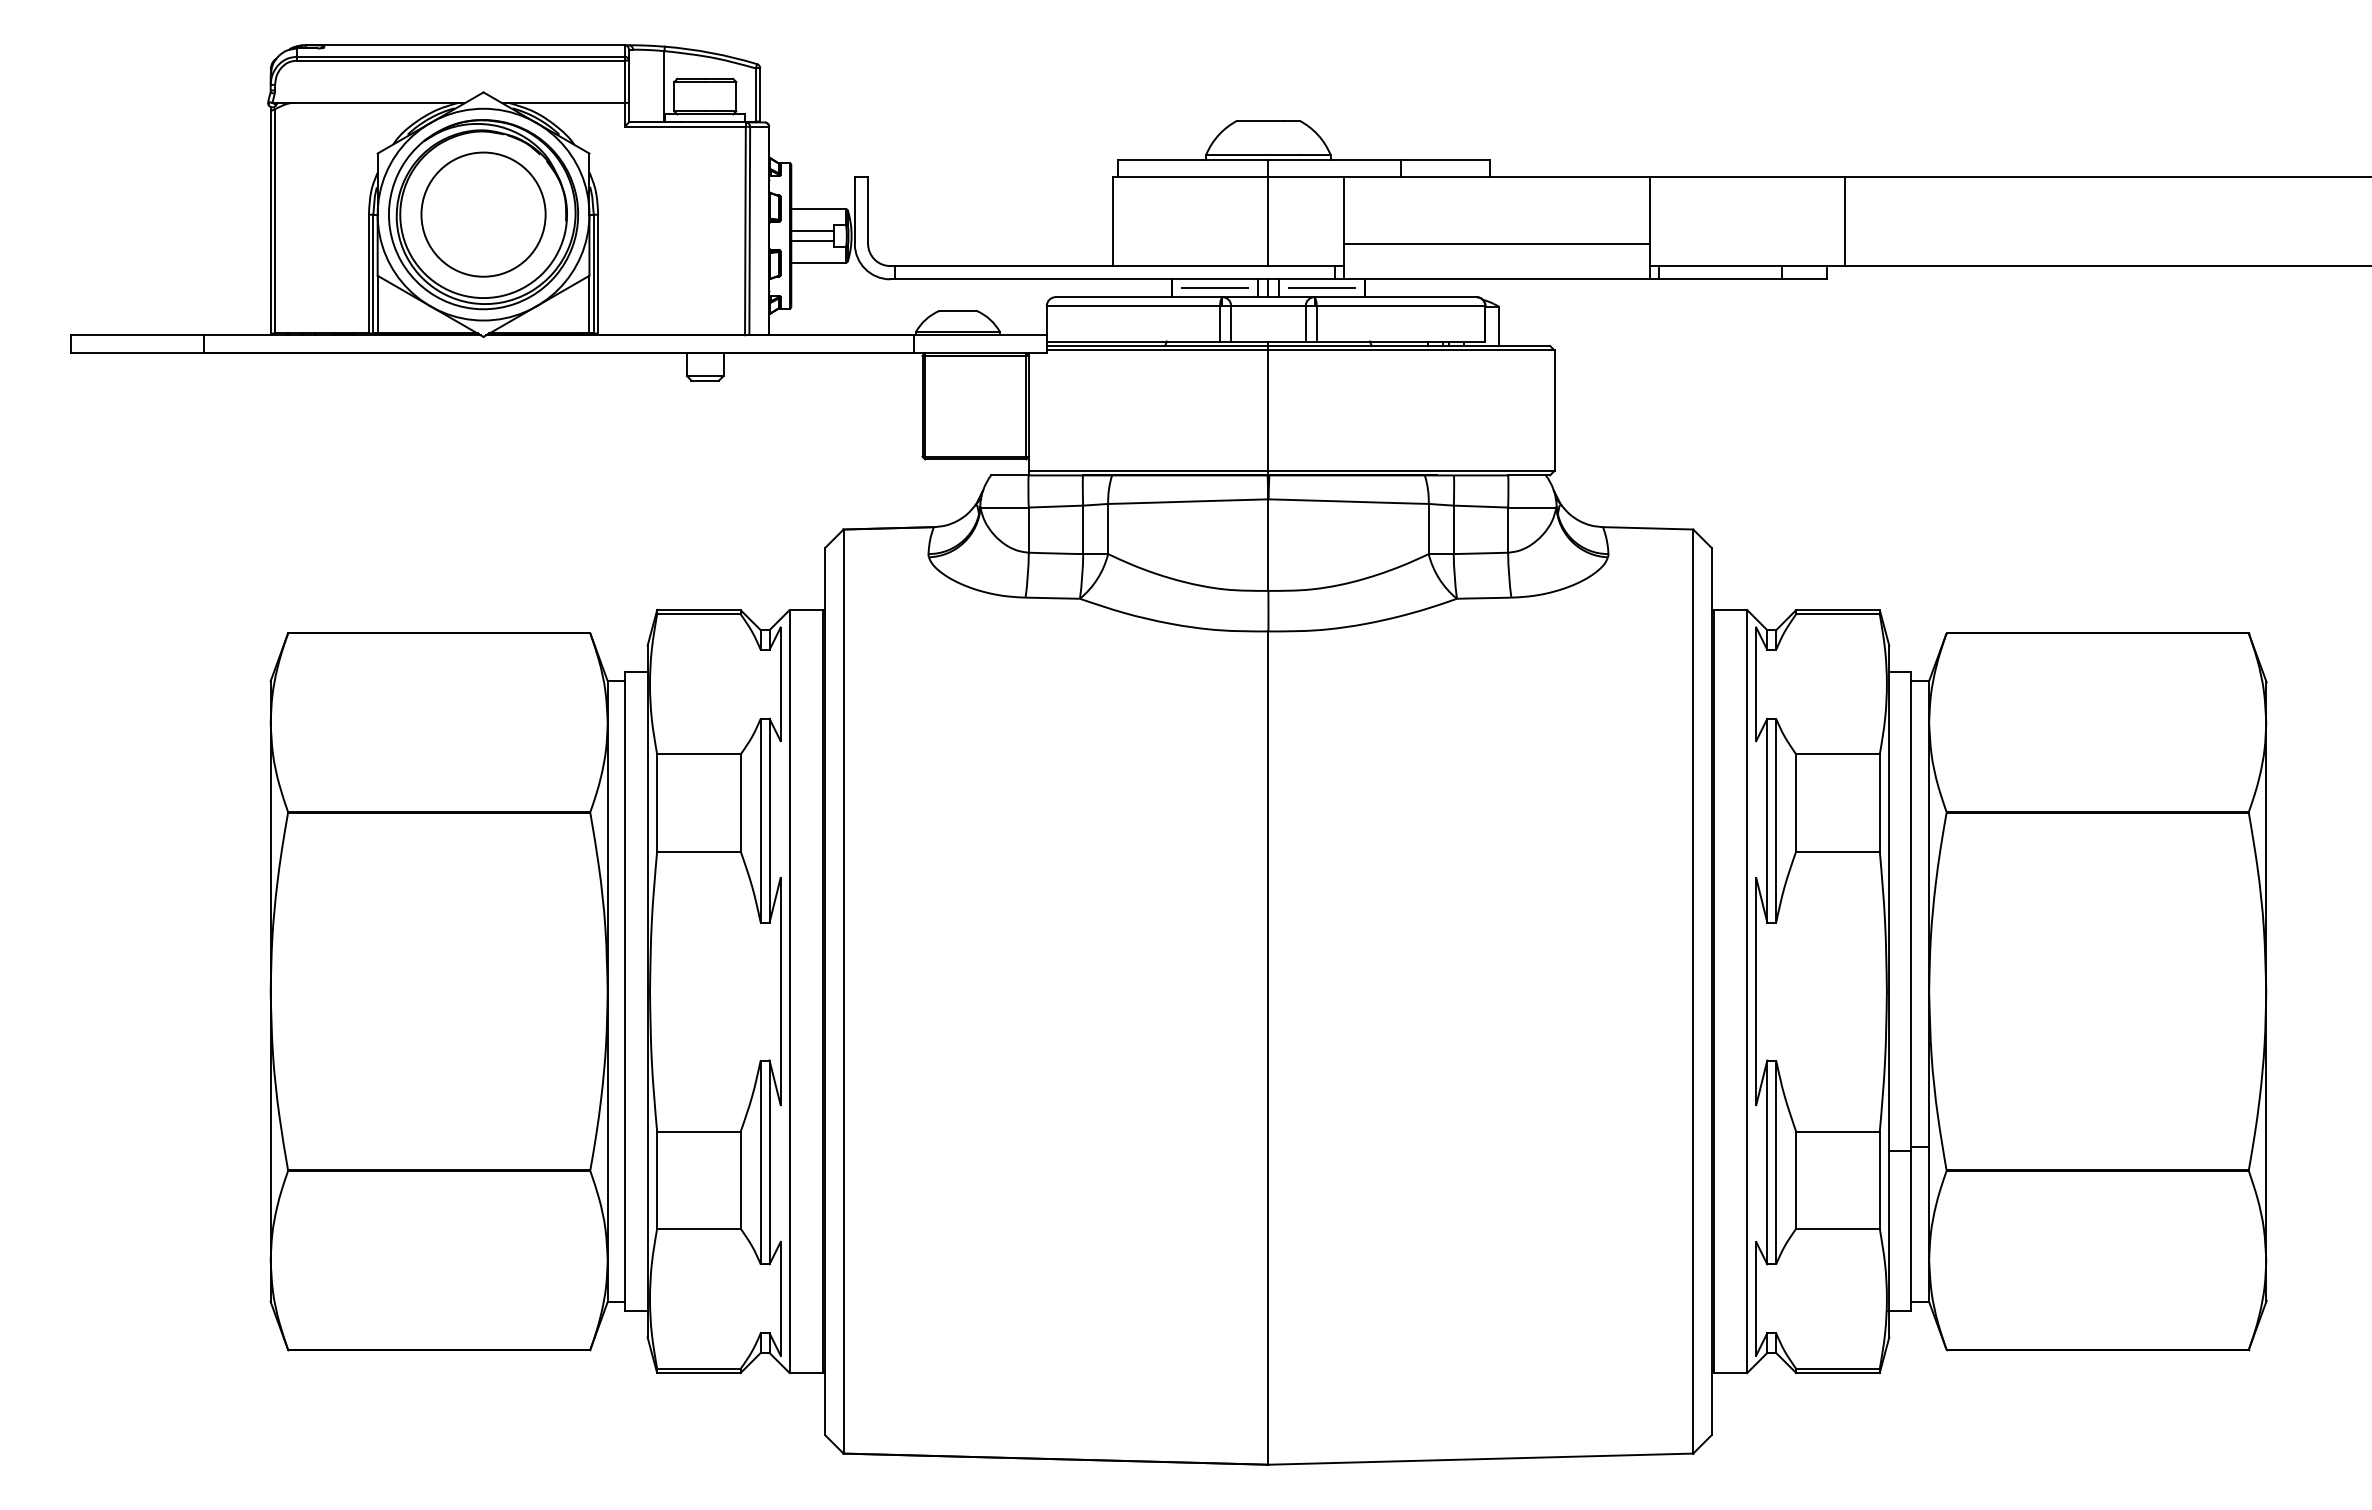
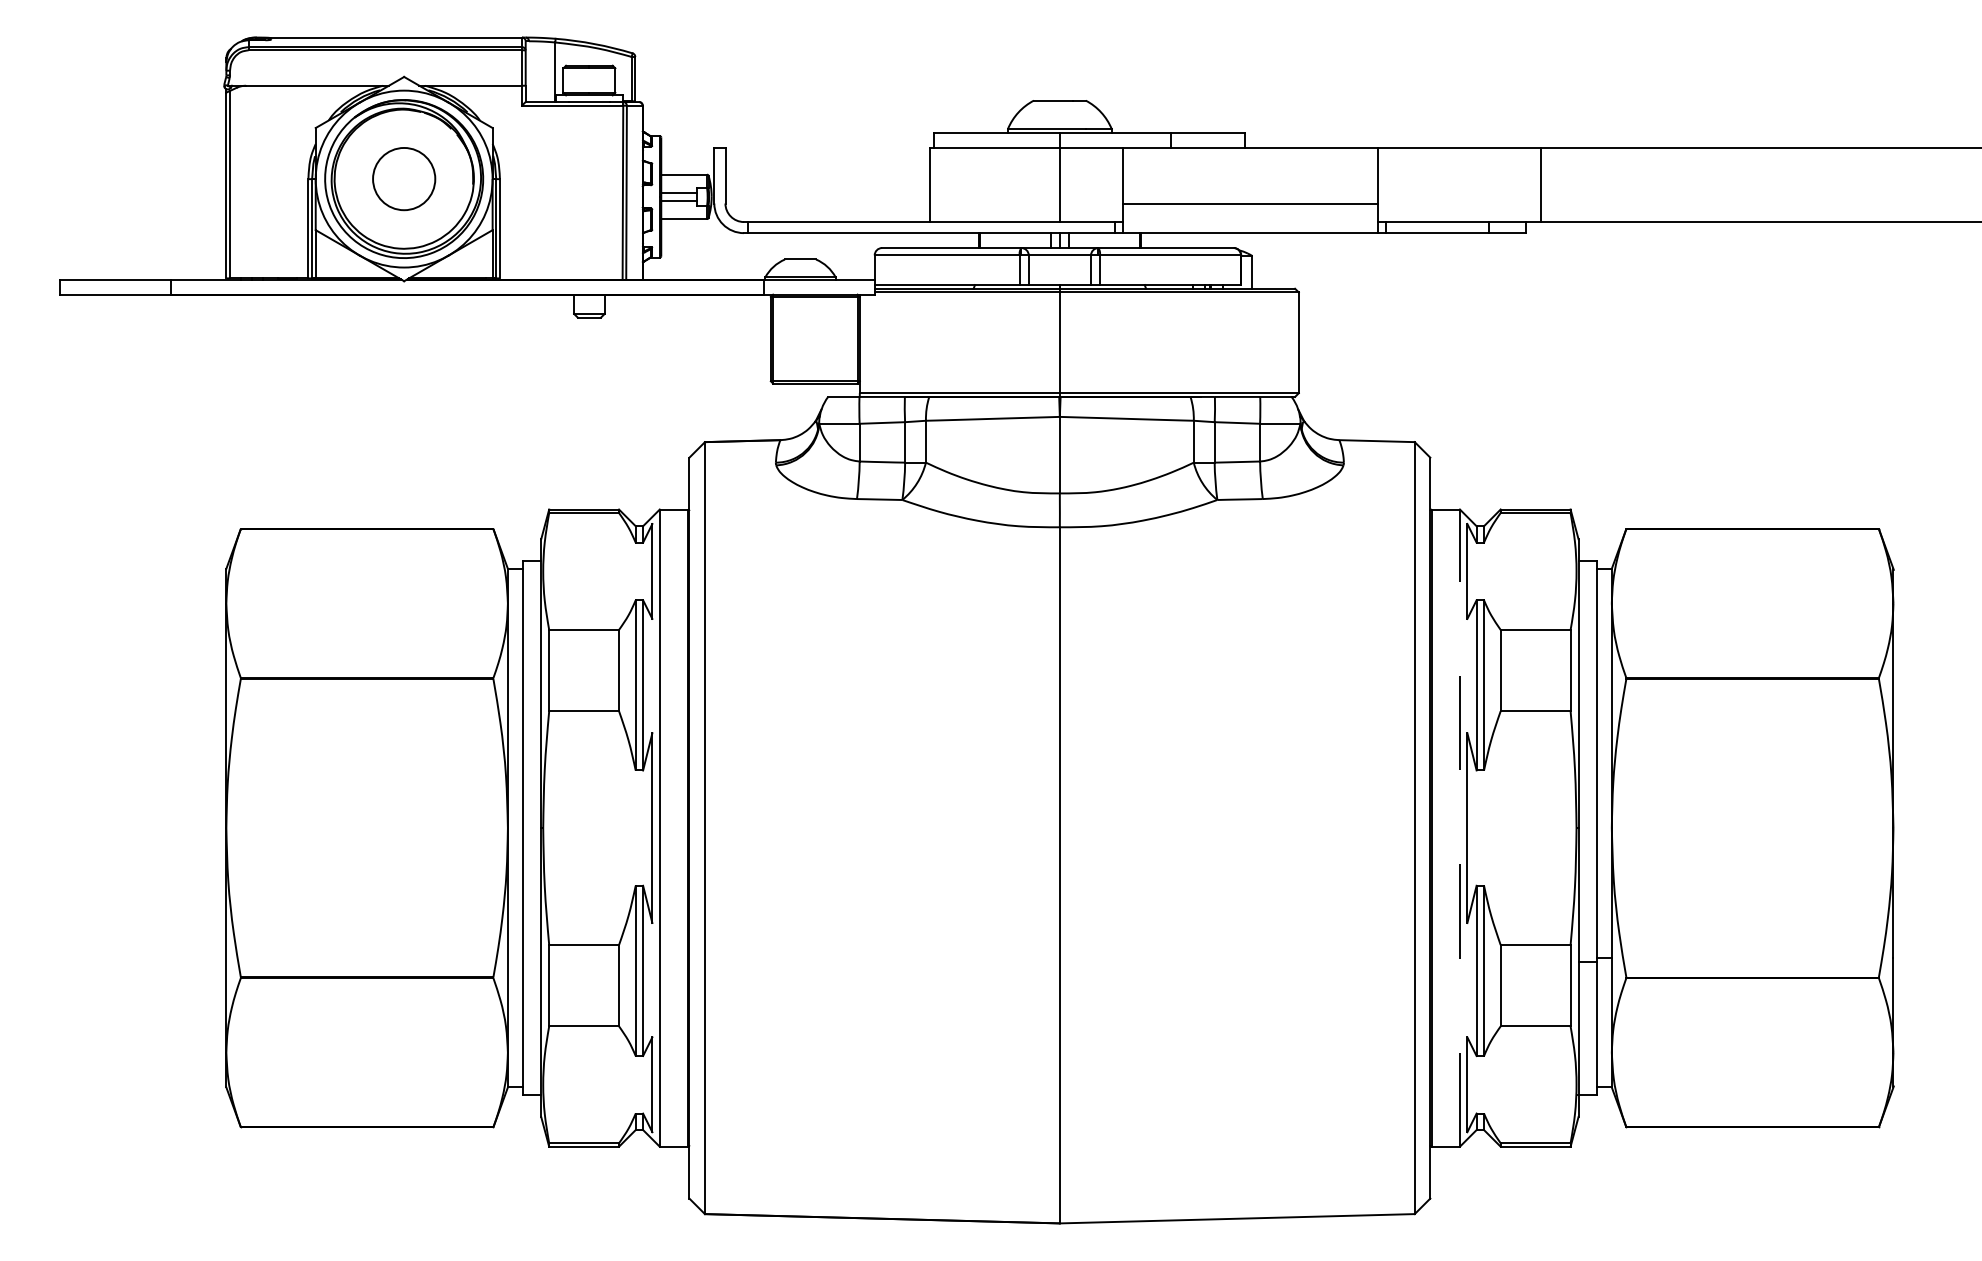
circle: (483, 214) -> (404, 178), size x0.6
line: (1215, 288) -> (1015, 240), removed
line: (1321, 288) -> (1104, 240), removed
line: (1747, 991) -> (1460, 828), solid -> dashed

